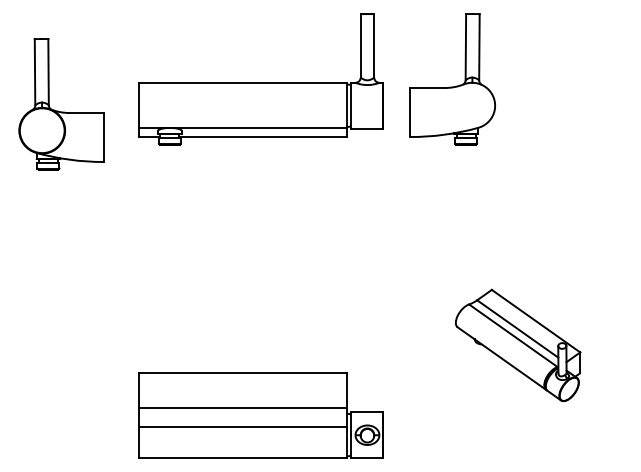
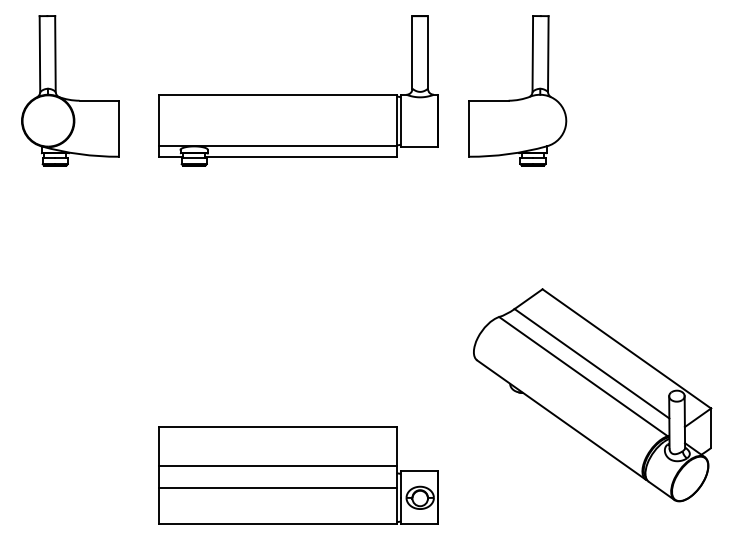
part: (58, 110) -> (66, 97), moved
part: (517, 345) -> (591, 395), size x1.67

